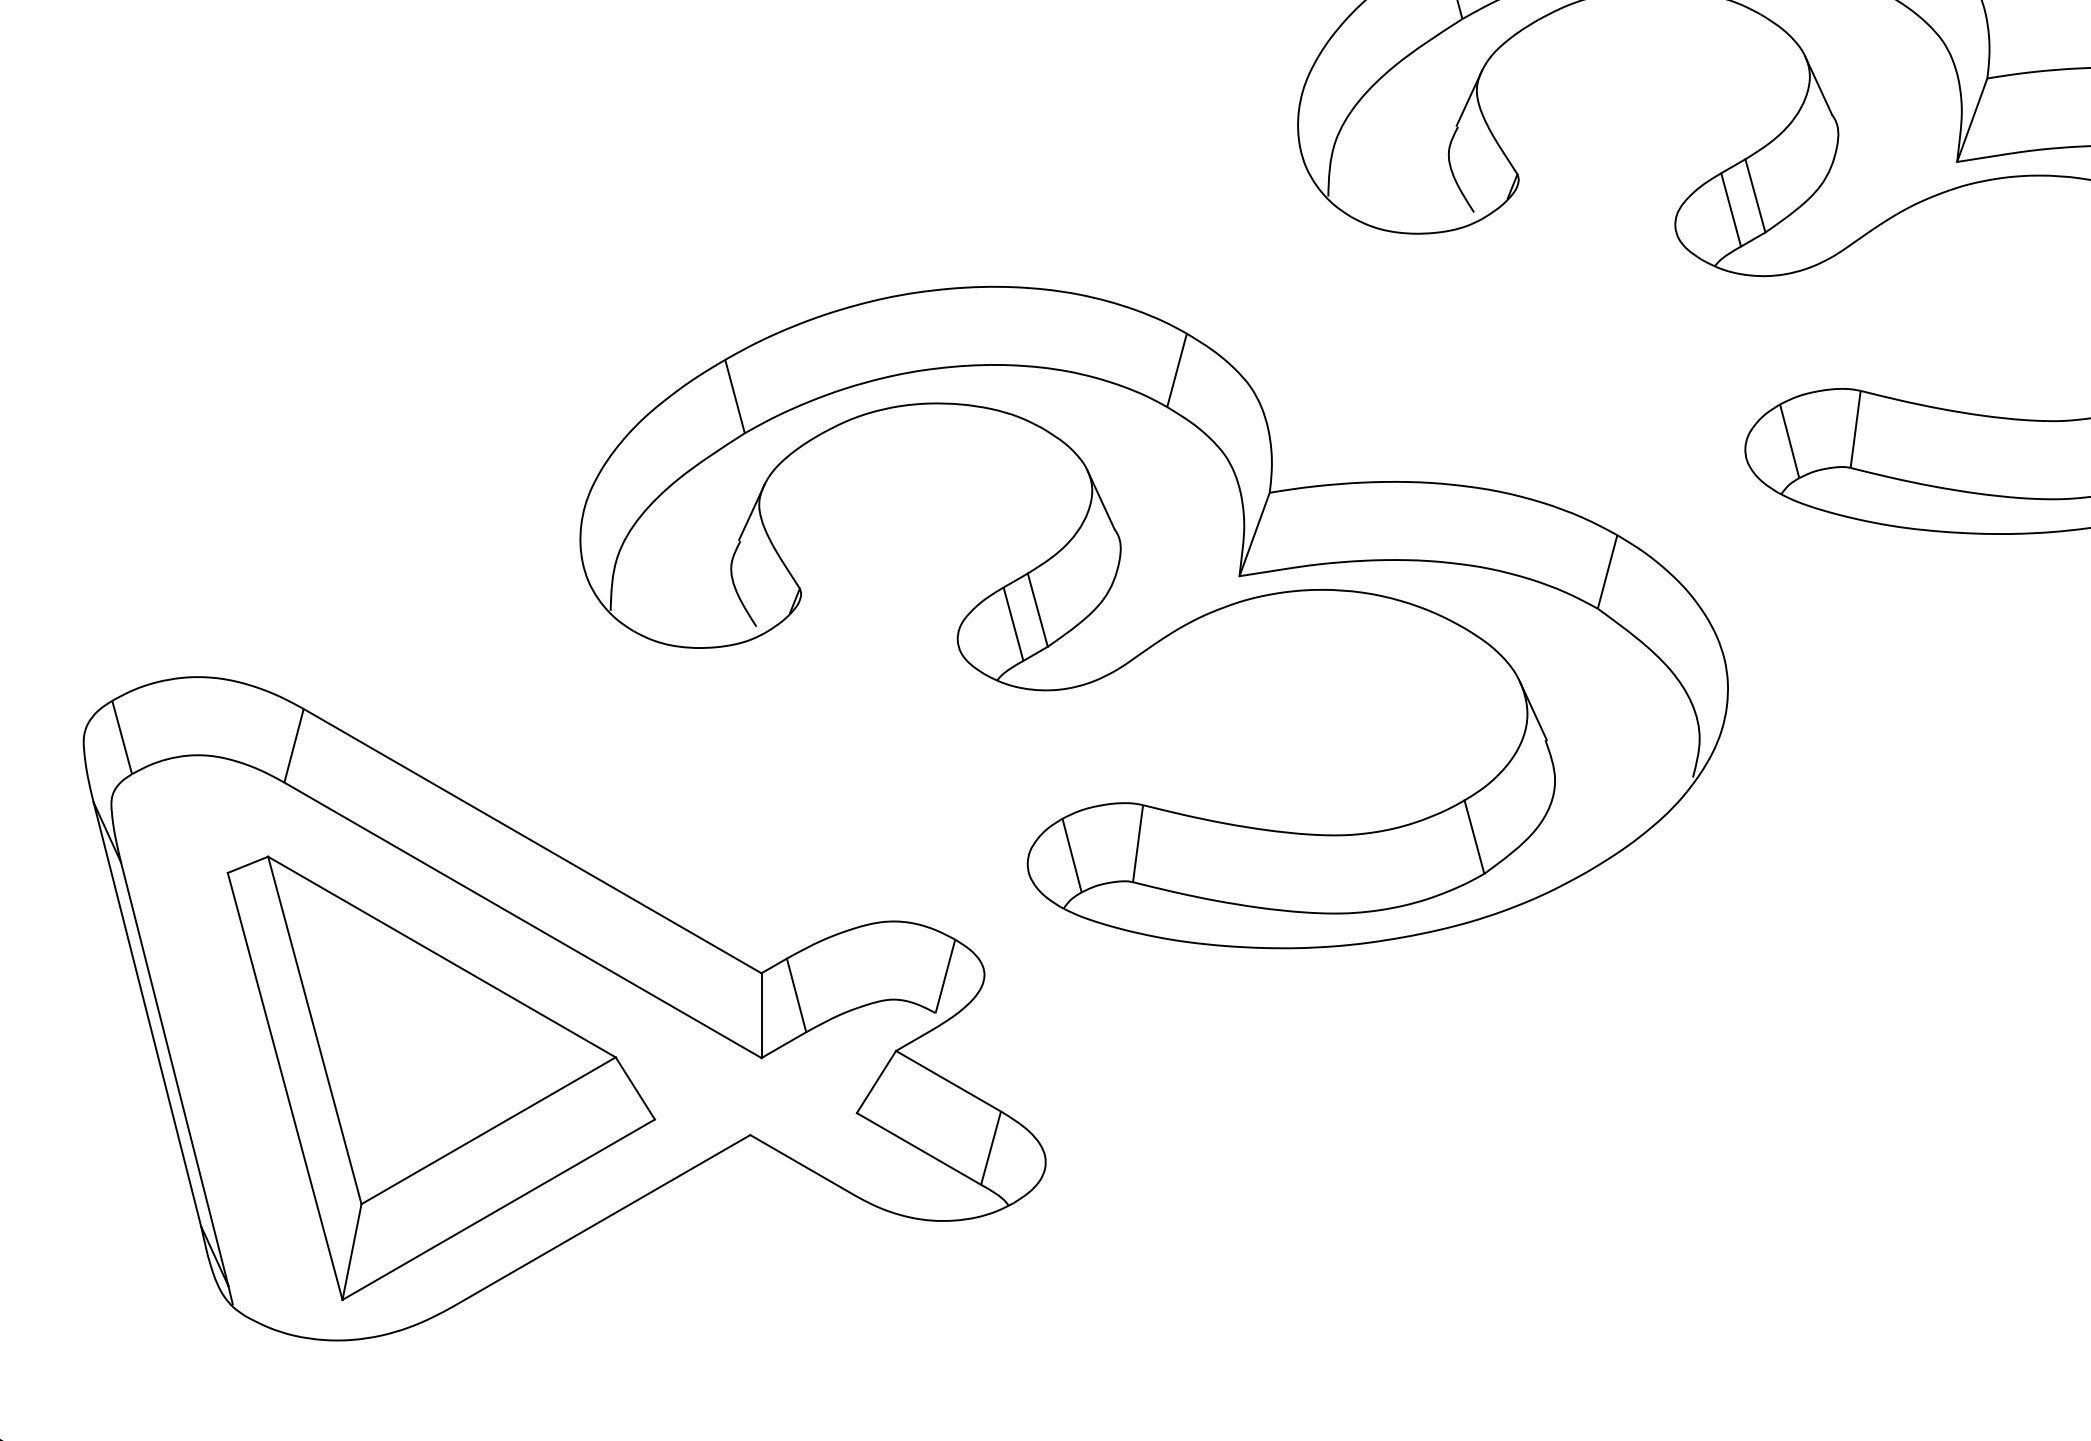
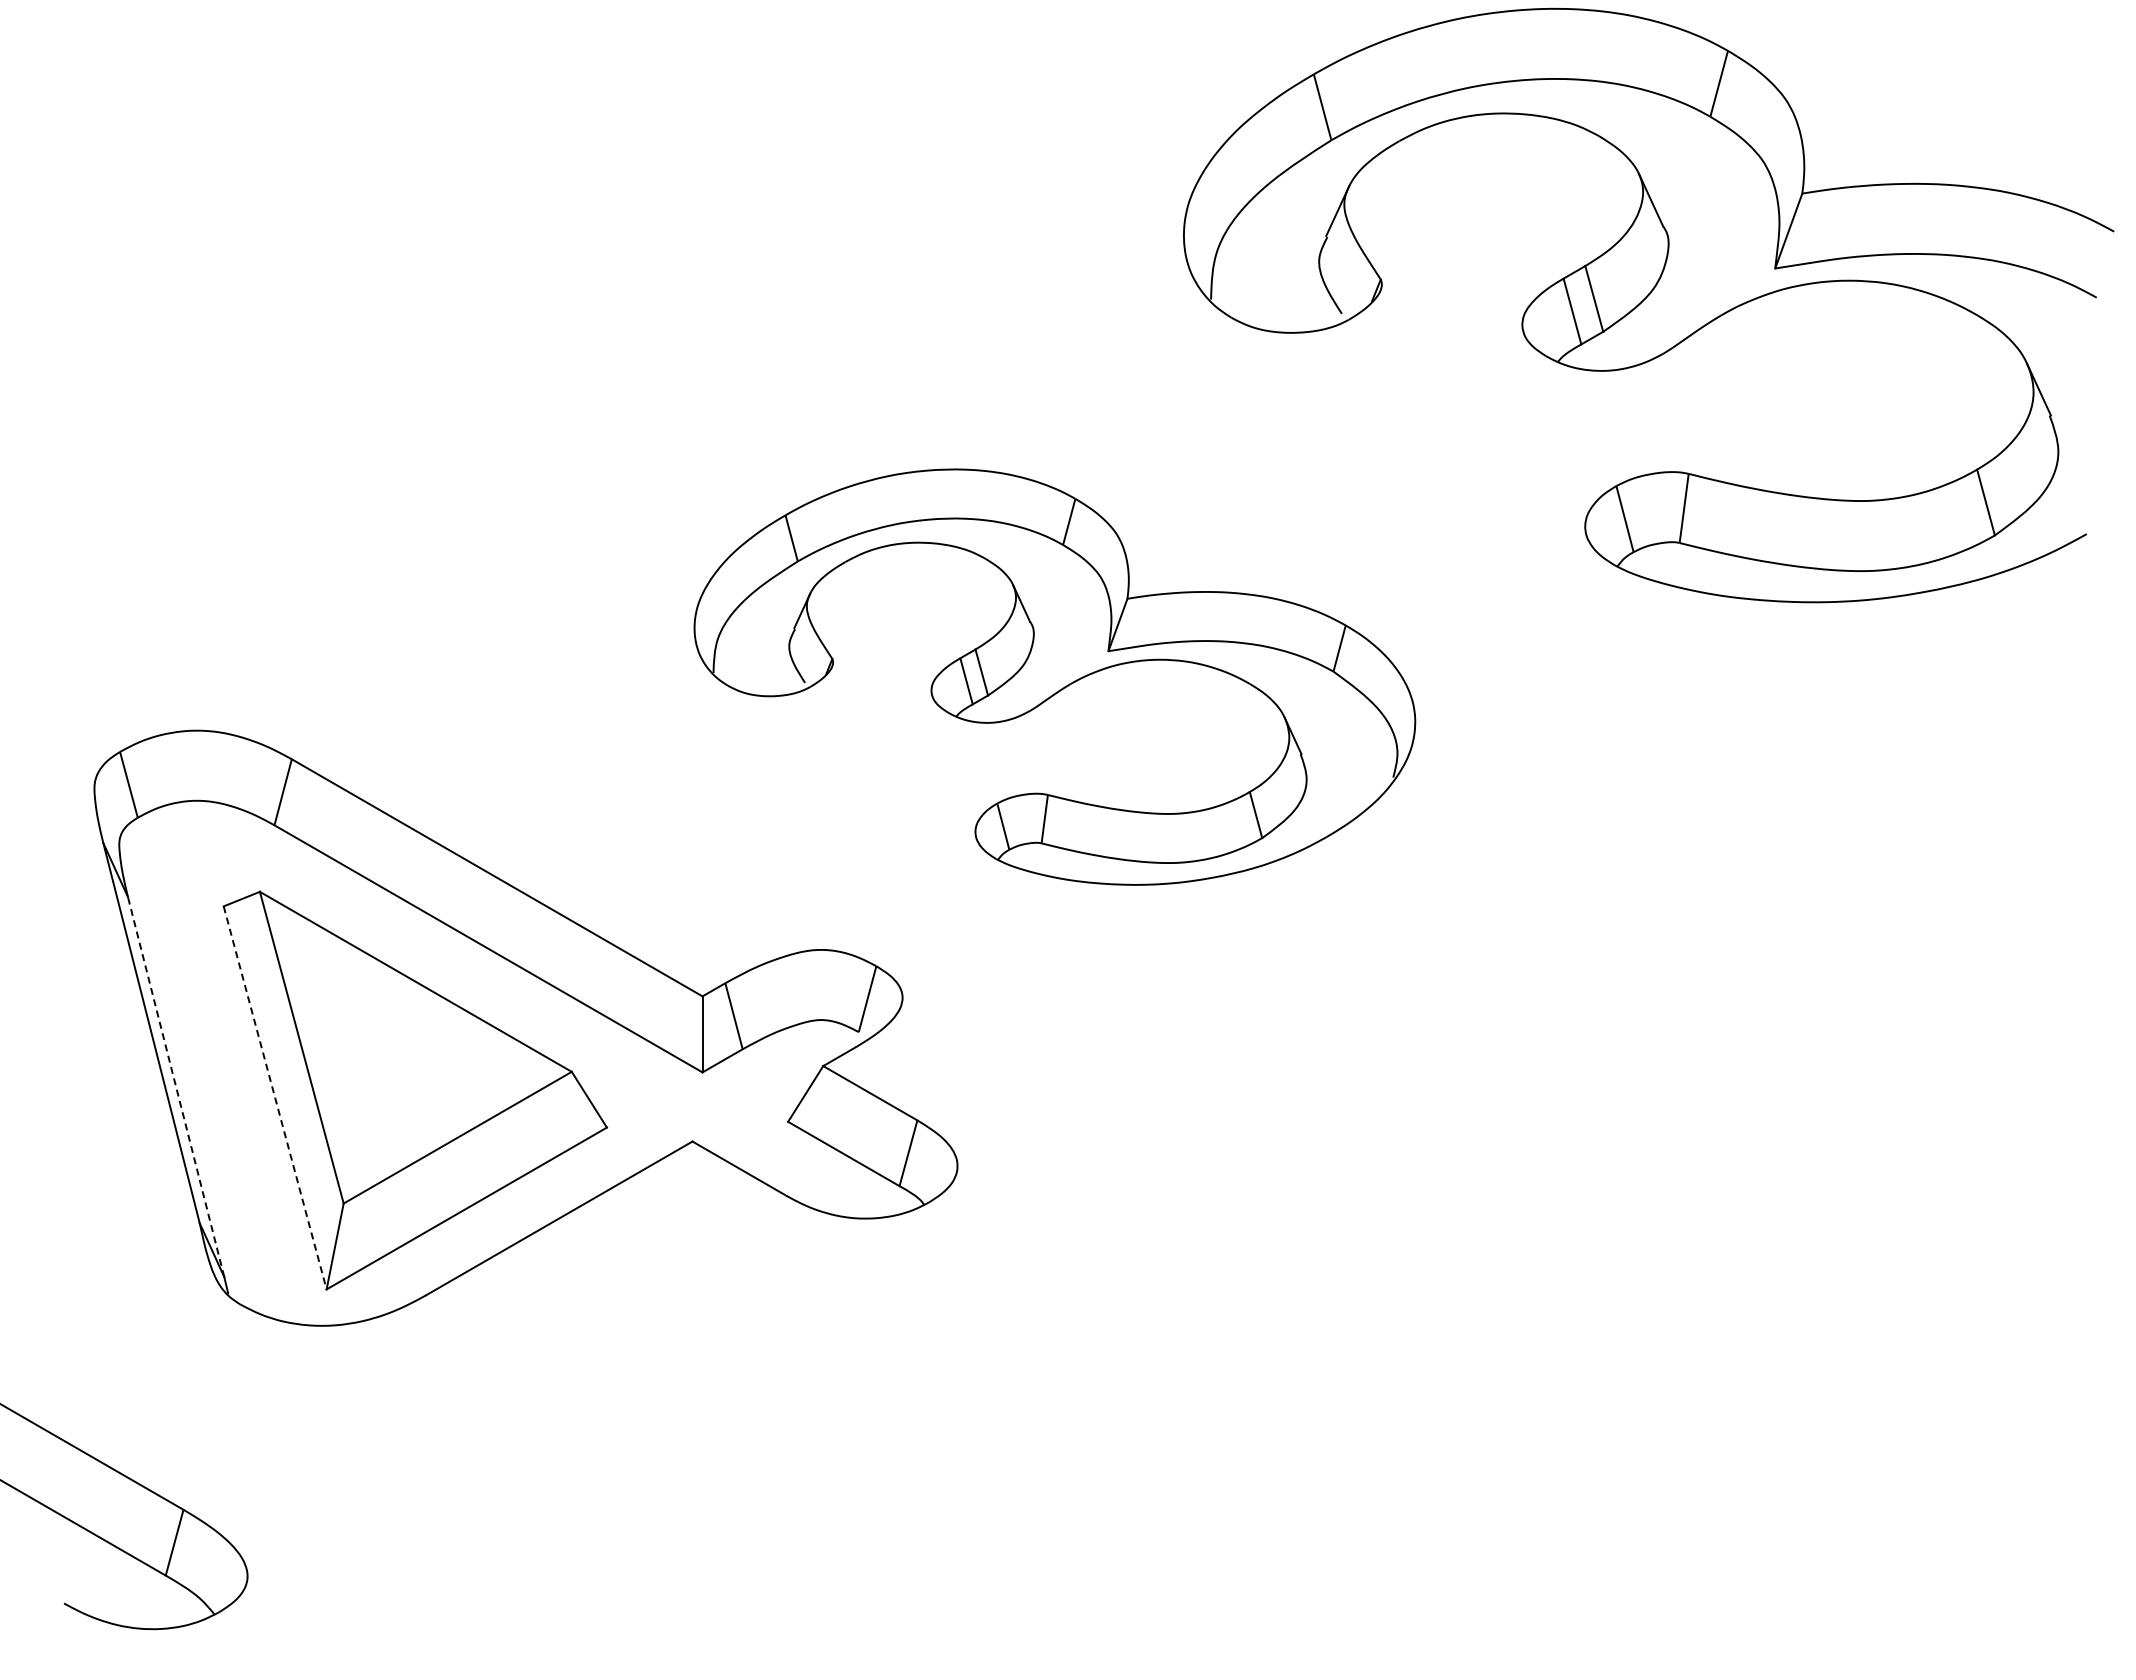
part: (1153, 616) -> (1054, 676), size x0.7
line: (175, 1073) -> (176, 1086), solid -> dashed
line: (285, 1087) -> (275, 1098), solid -> dashed

